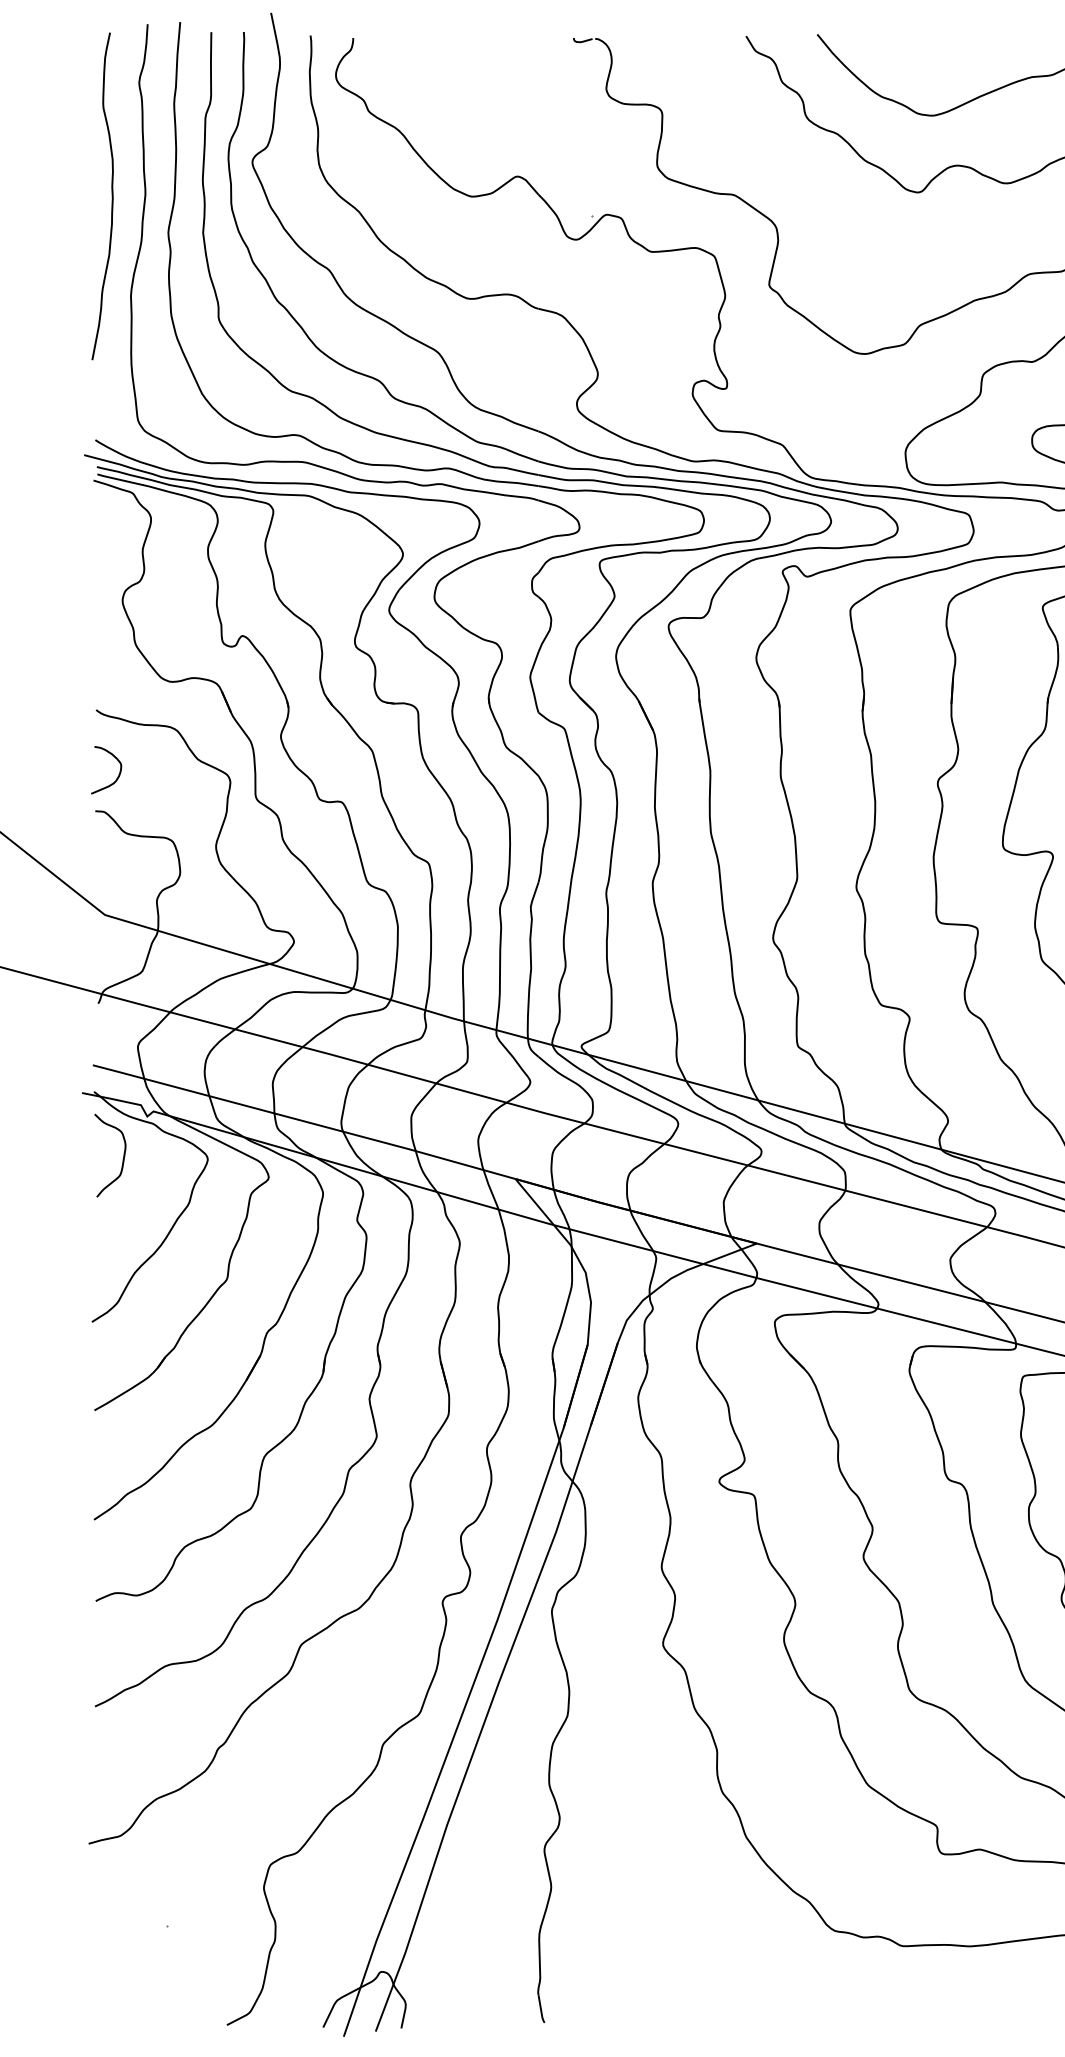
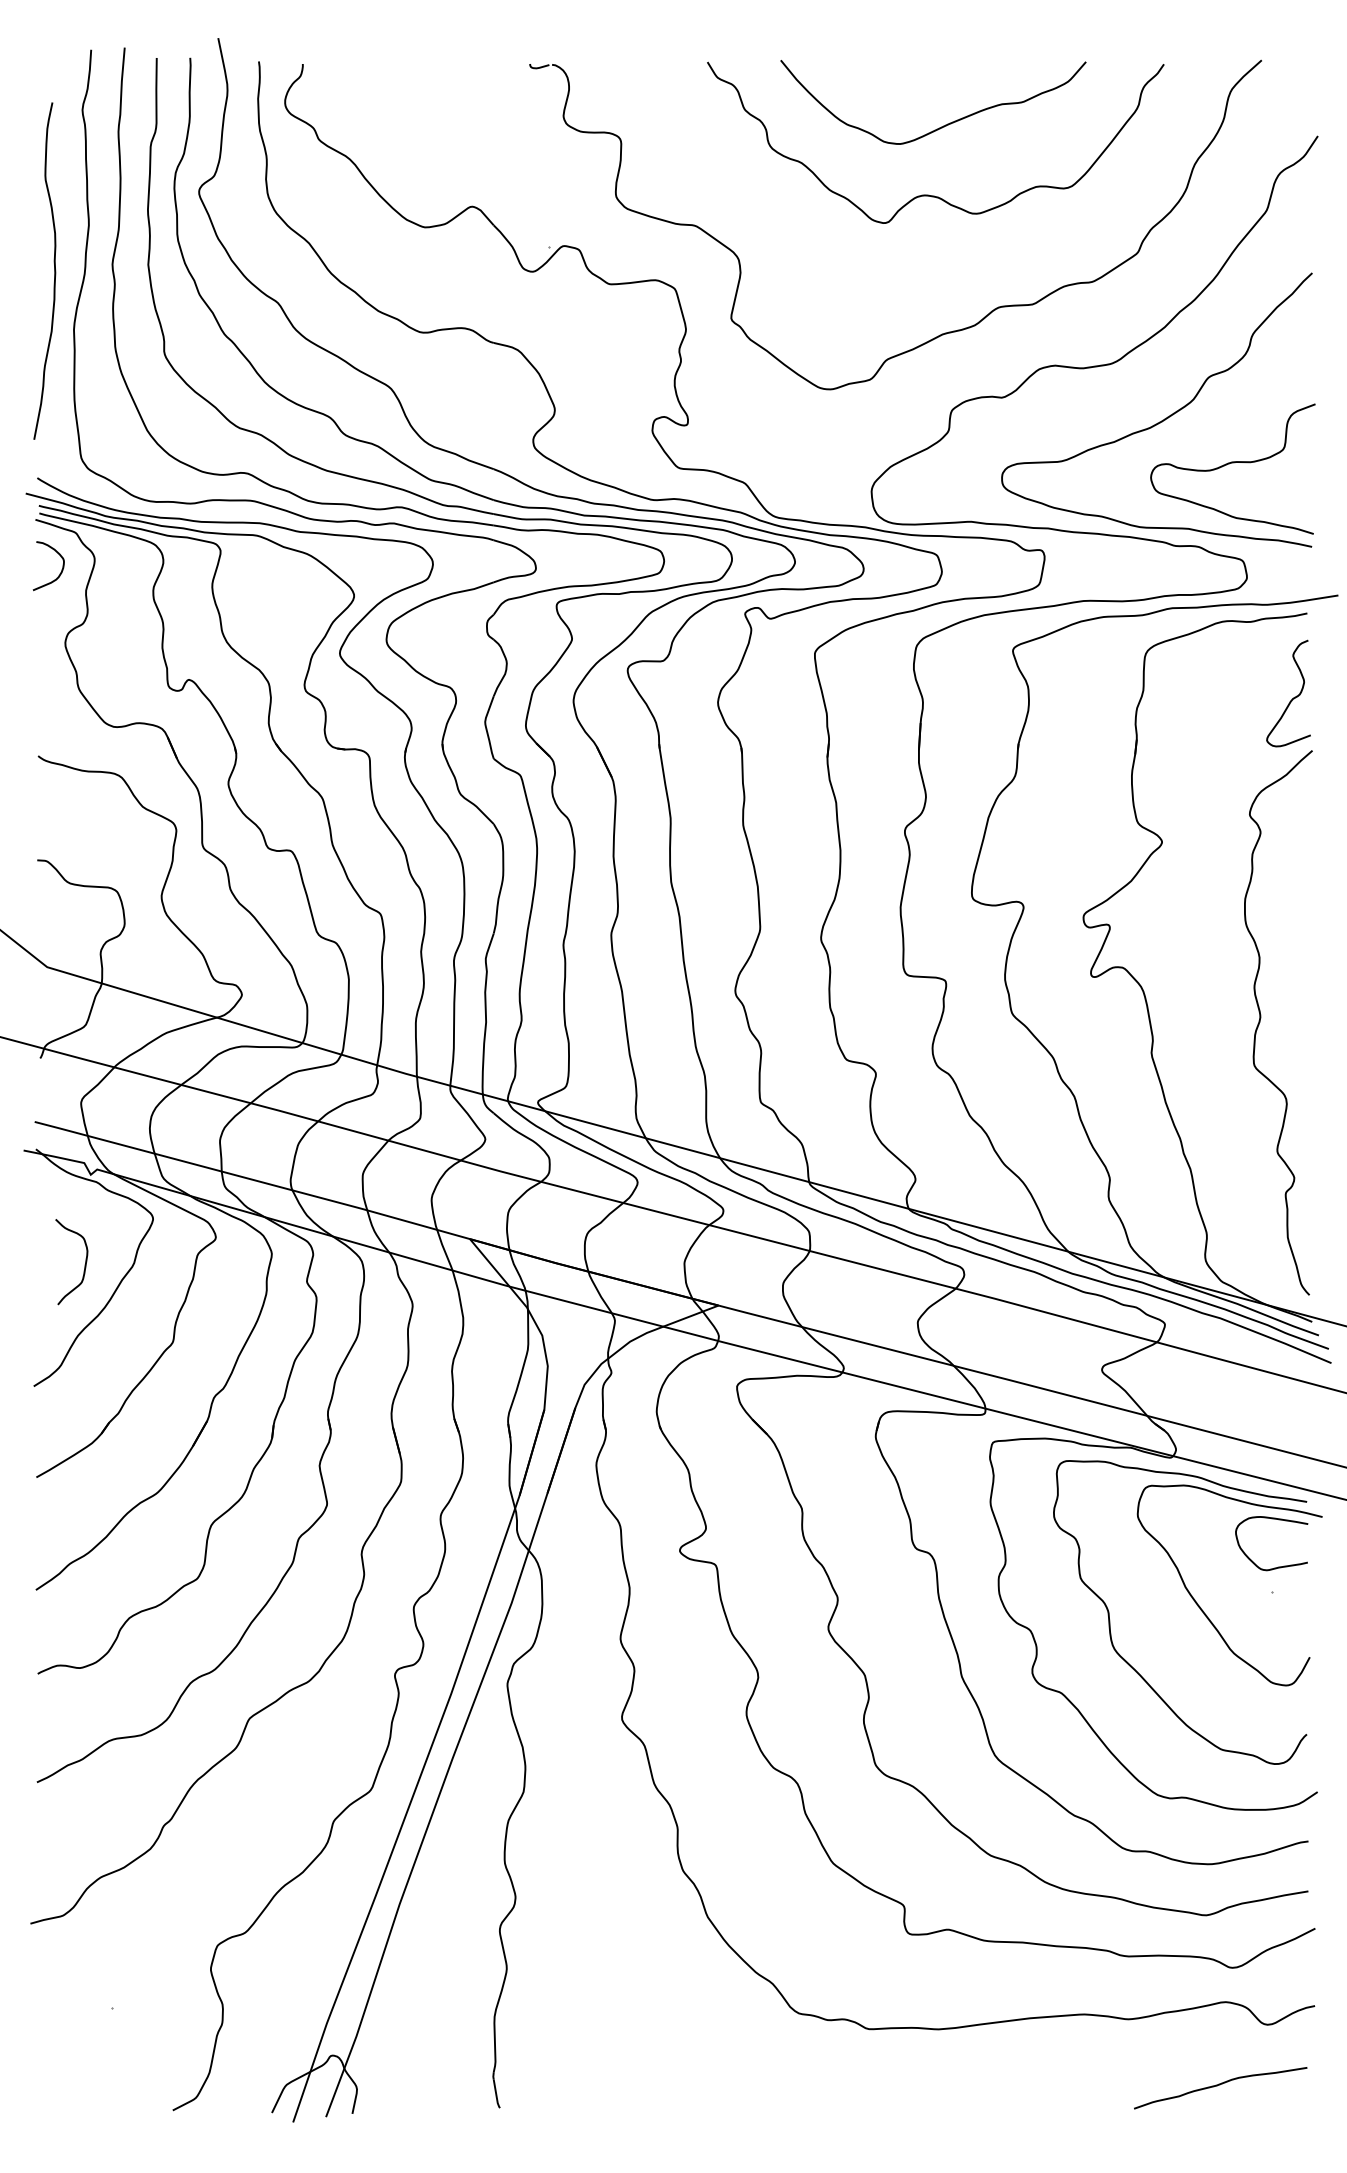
curve: (112, 195) -> (54, 270), moved
curve: (116, 777) -> (59, 573), moved
curve: (122, 1158) -> (84, 1264), moved

